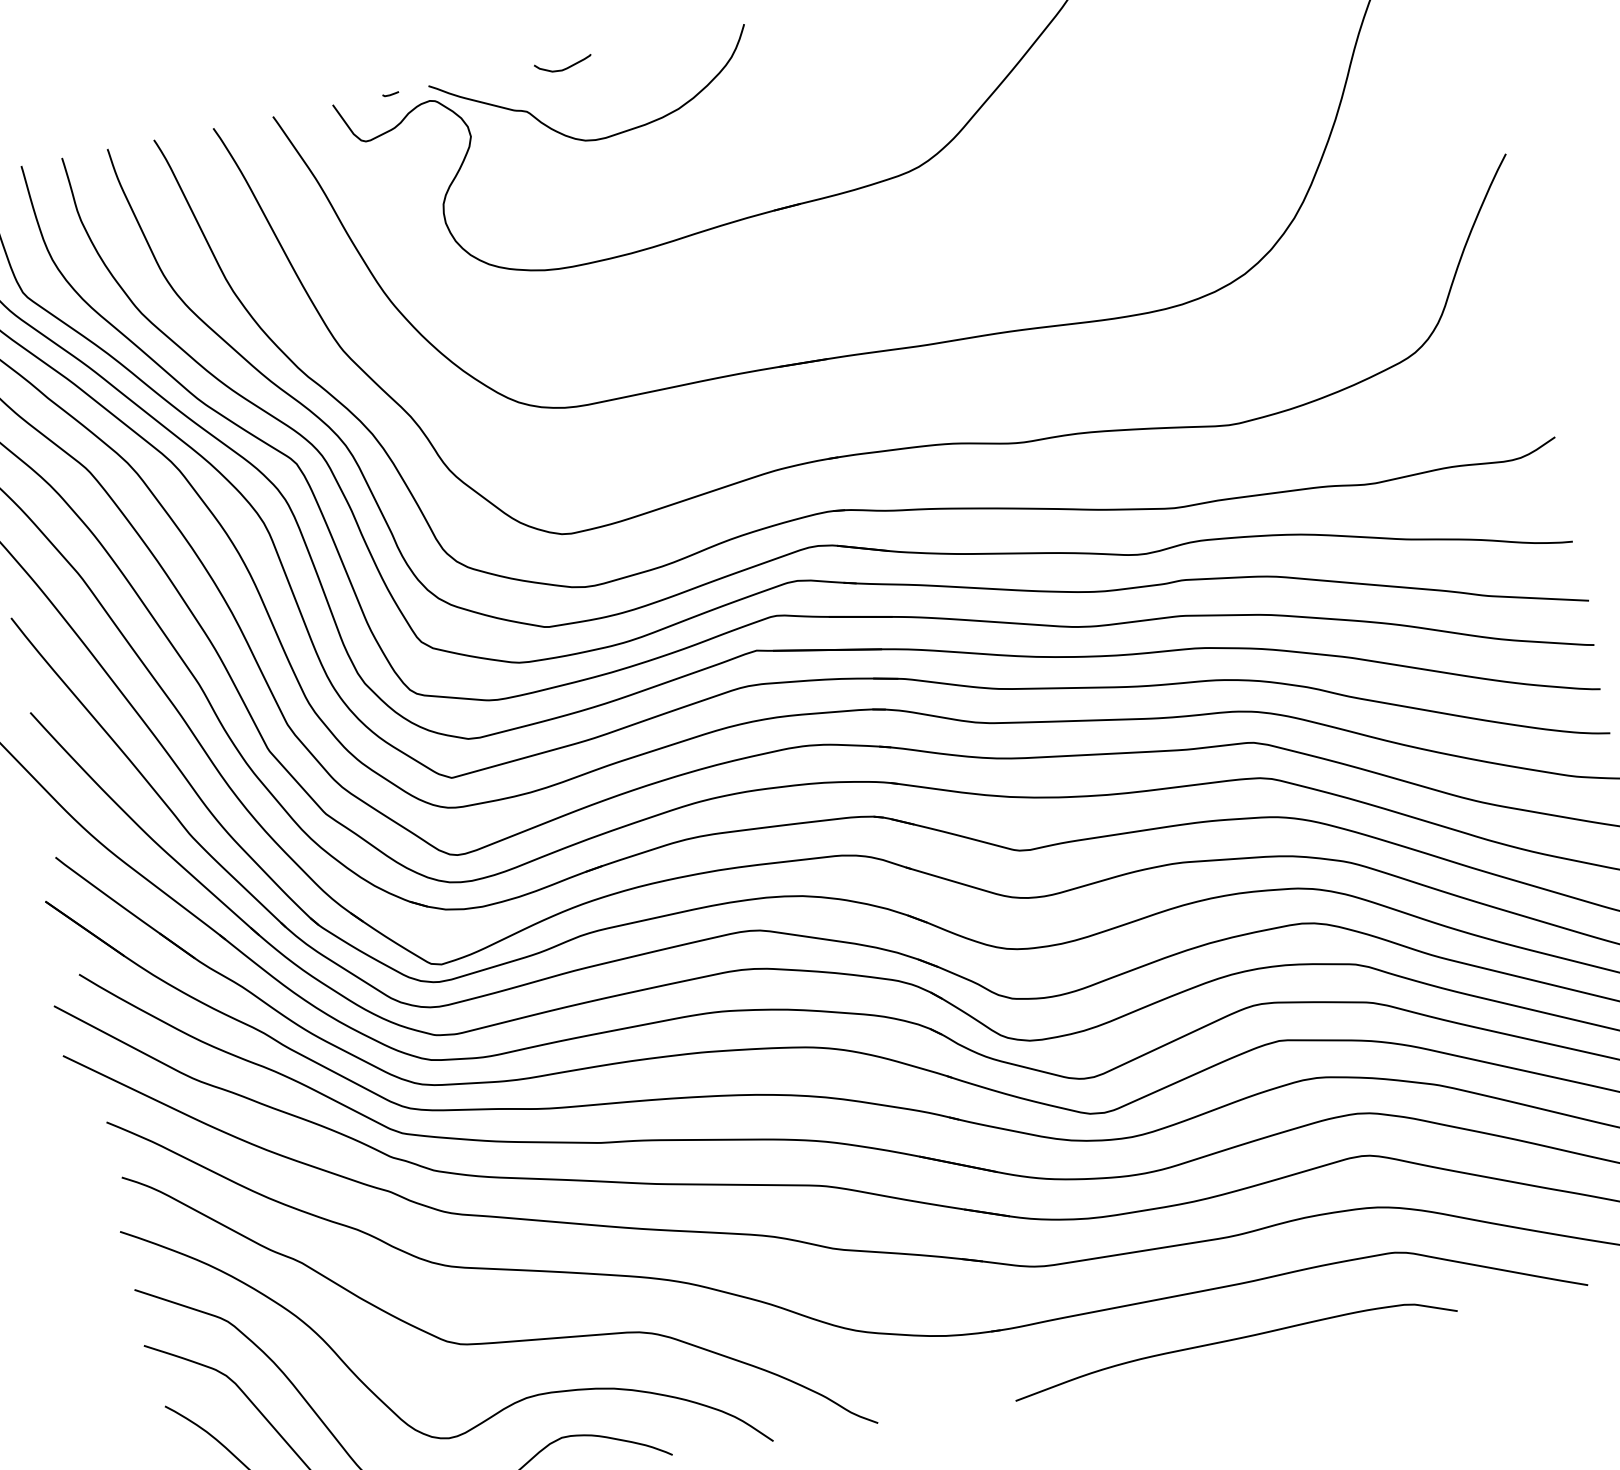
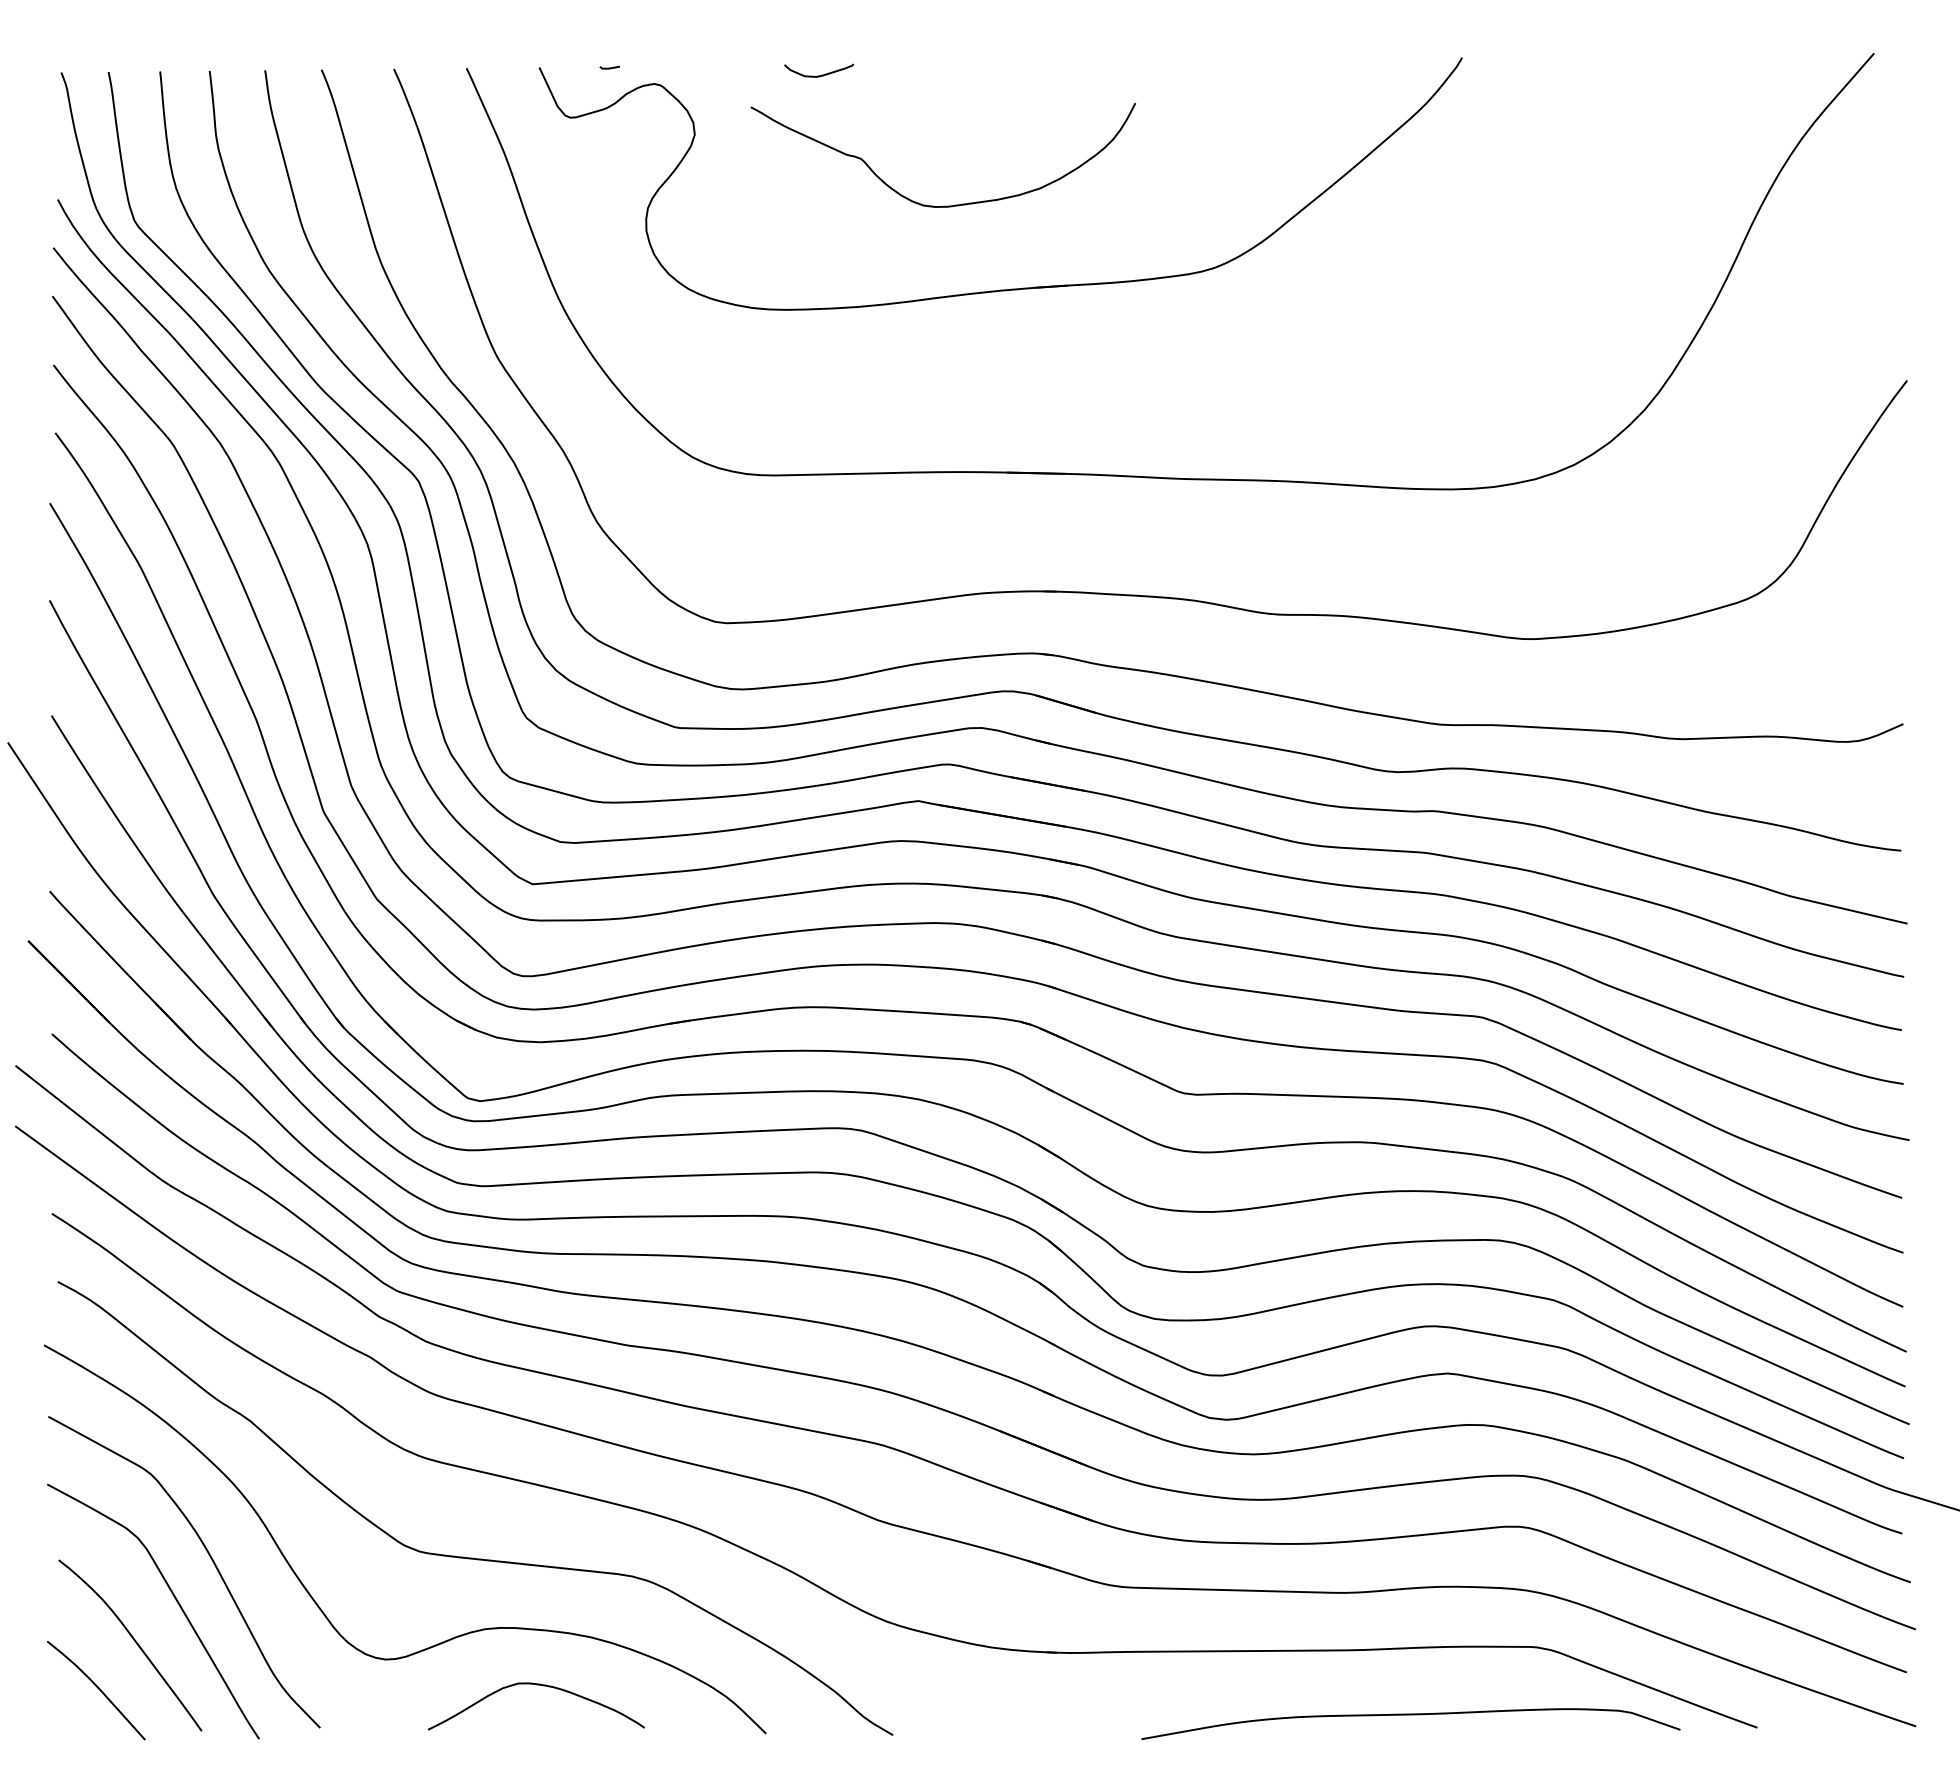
curve: (602, 137) -> (944, 205), moved
curve: (1233, 1340) -> (1410, 1715), moved

